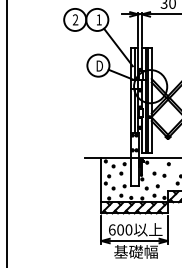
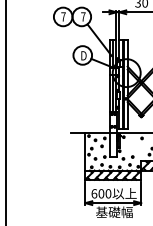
text: (75, 19) -> (63, 16), 2 -> 7
text: (98, 19) -> (82, 16), 1 -> 7
part: (159, 174) -> (134, 147), removed

